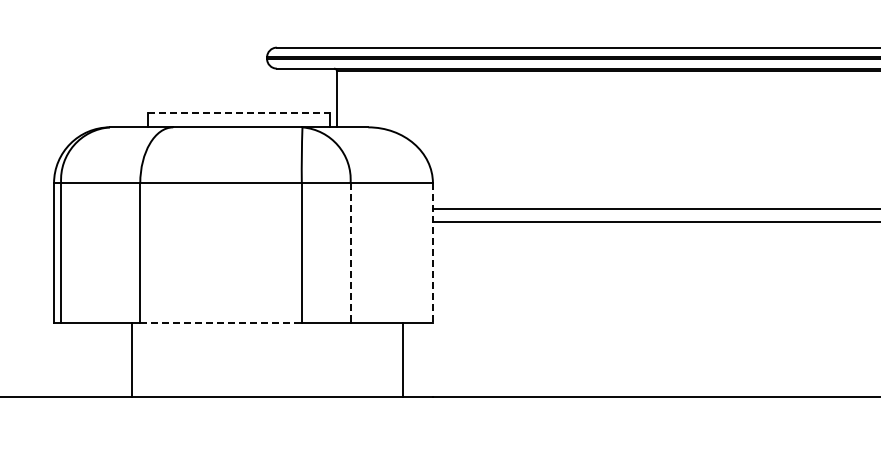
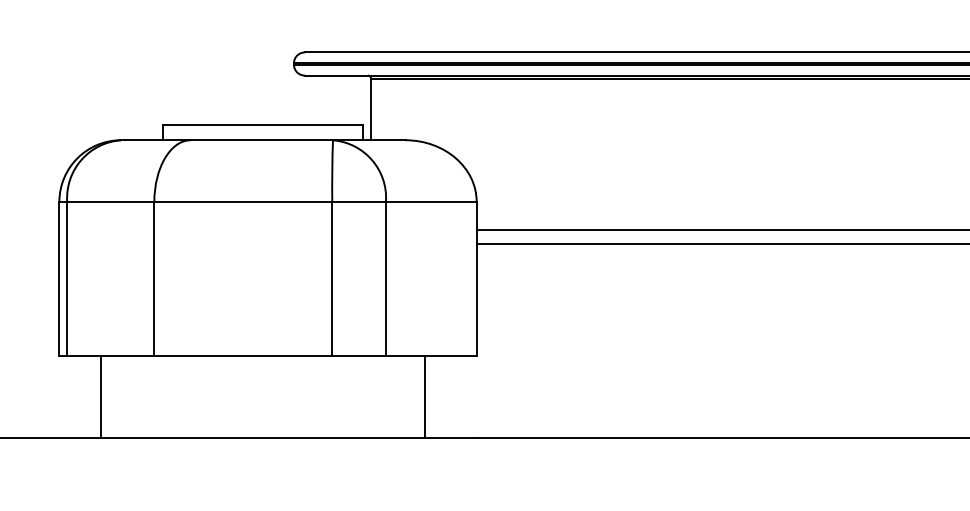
line: (239, 113) -> (263, 124), dashed -> solid
line: (350, 253) -> (385, 279), dashed -> solid
line: (432, 253) -> (476, 279), dashed -> solid
line: (221, 323) -> (243, 356), dashed -> solid
line: (132, 360) -> (101, 397), moved
line: (402, 360) -> (424, 397), moved

